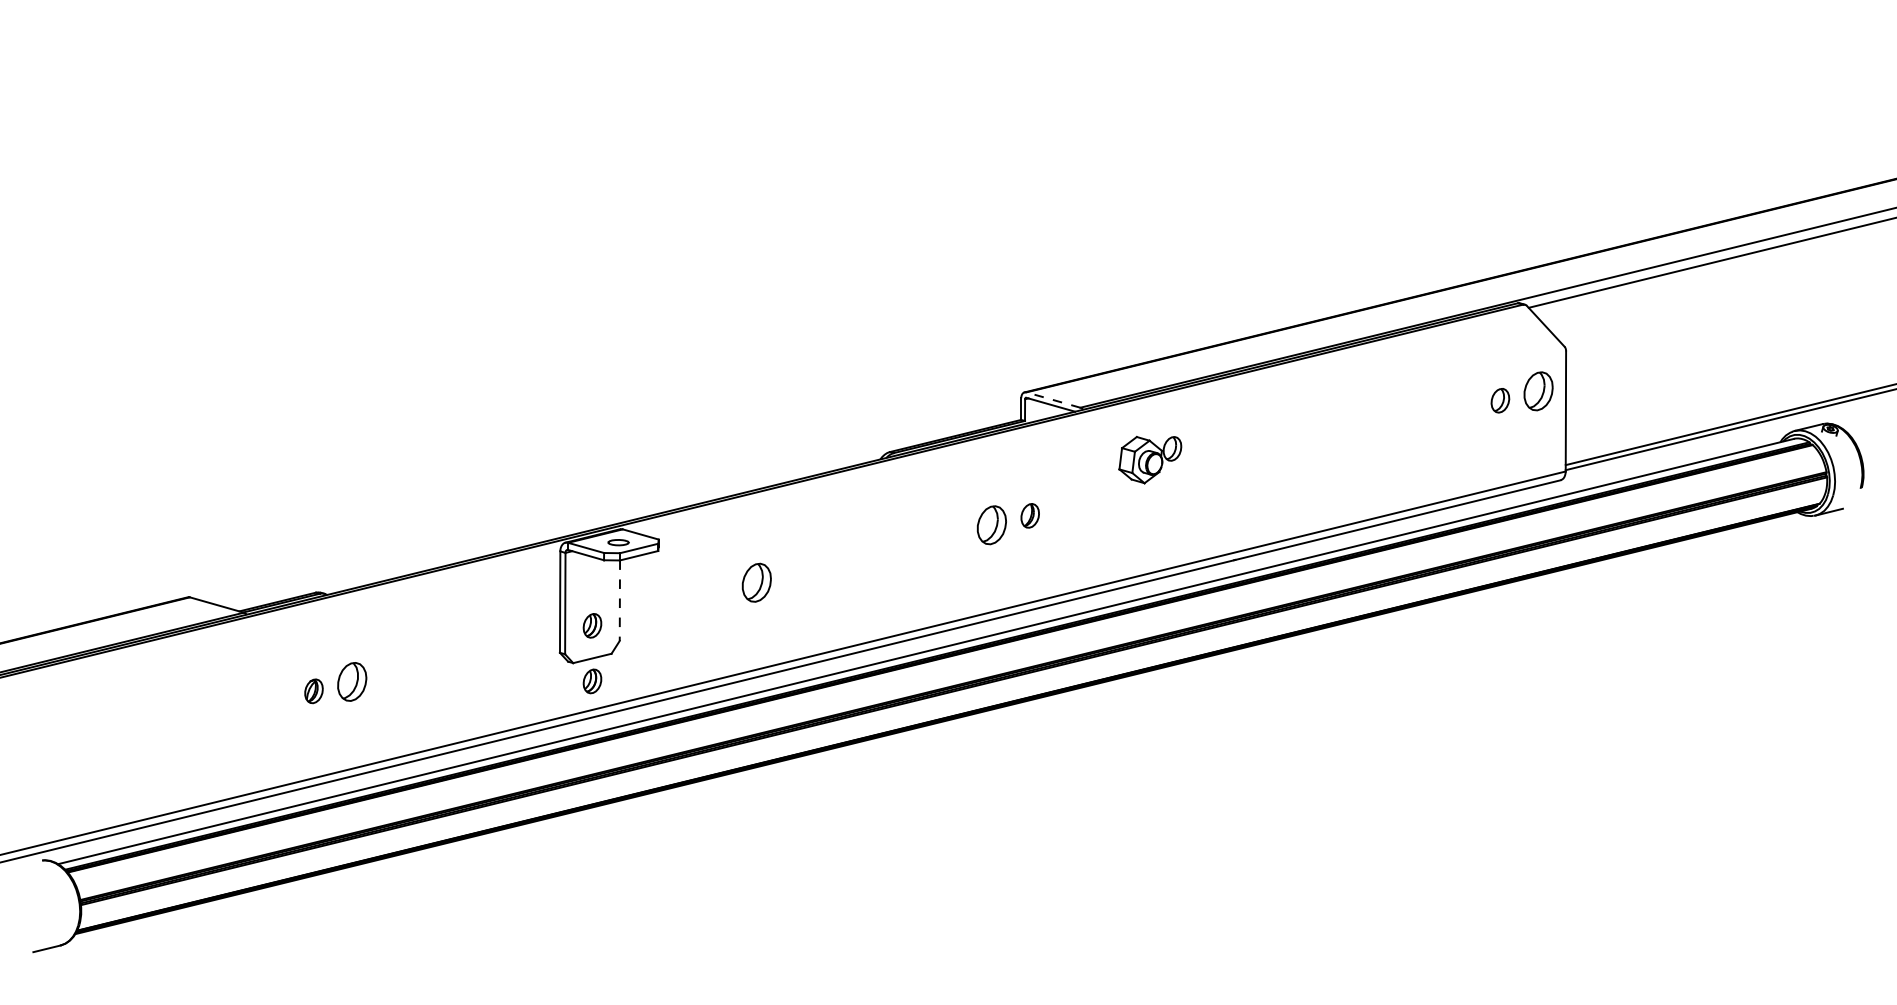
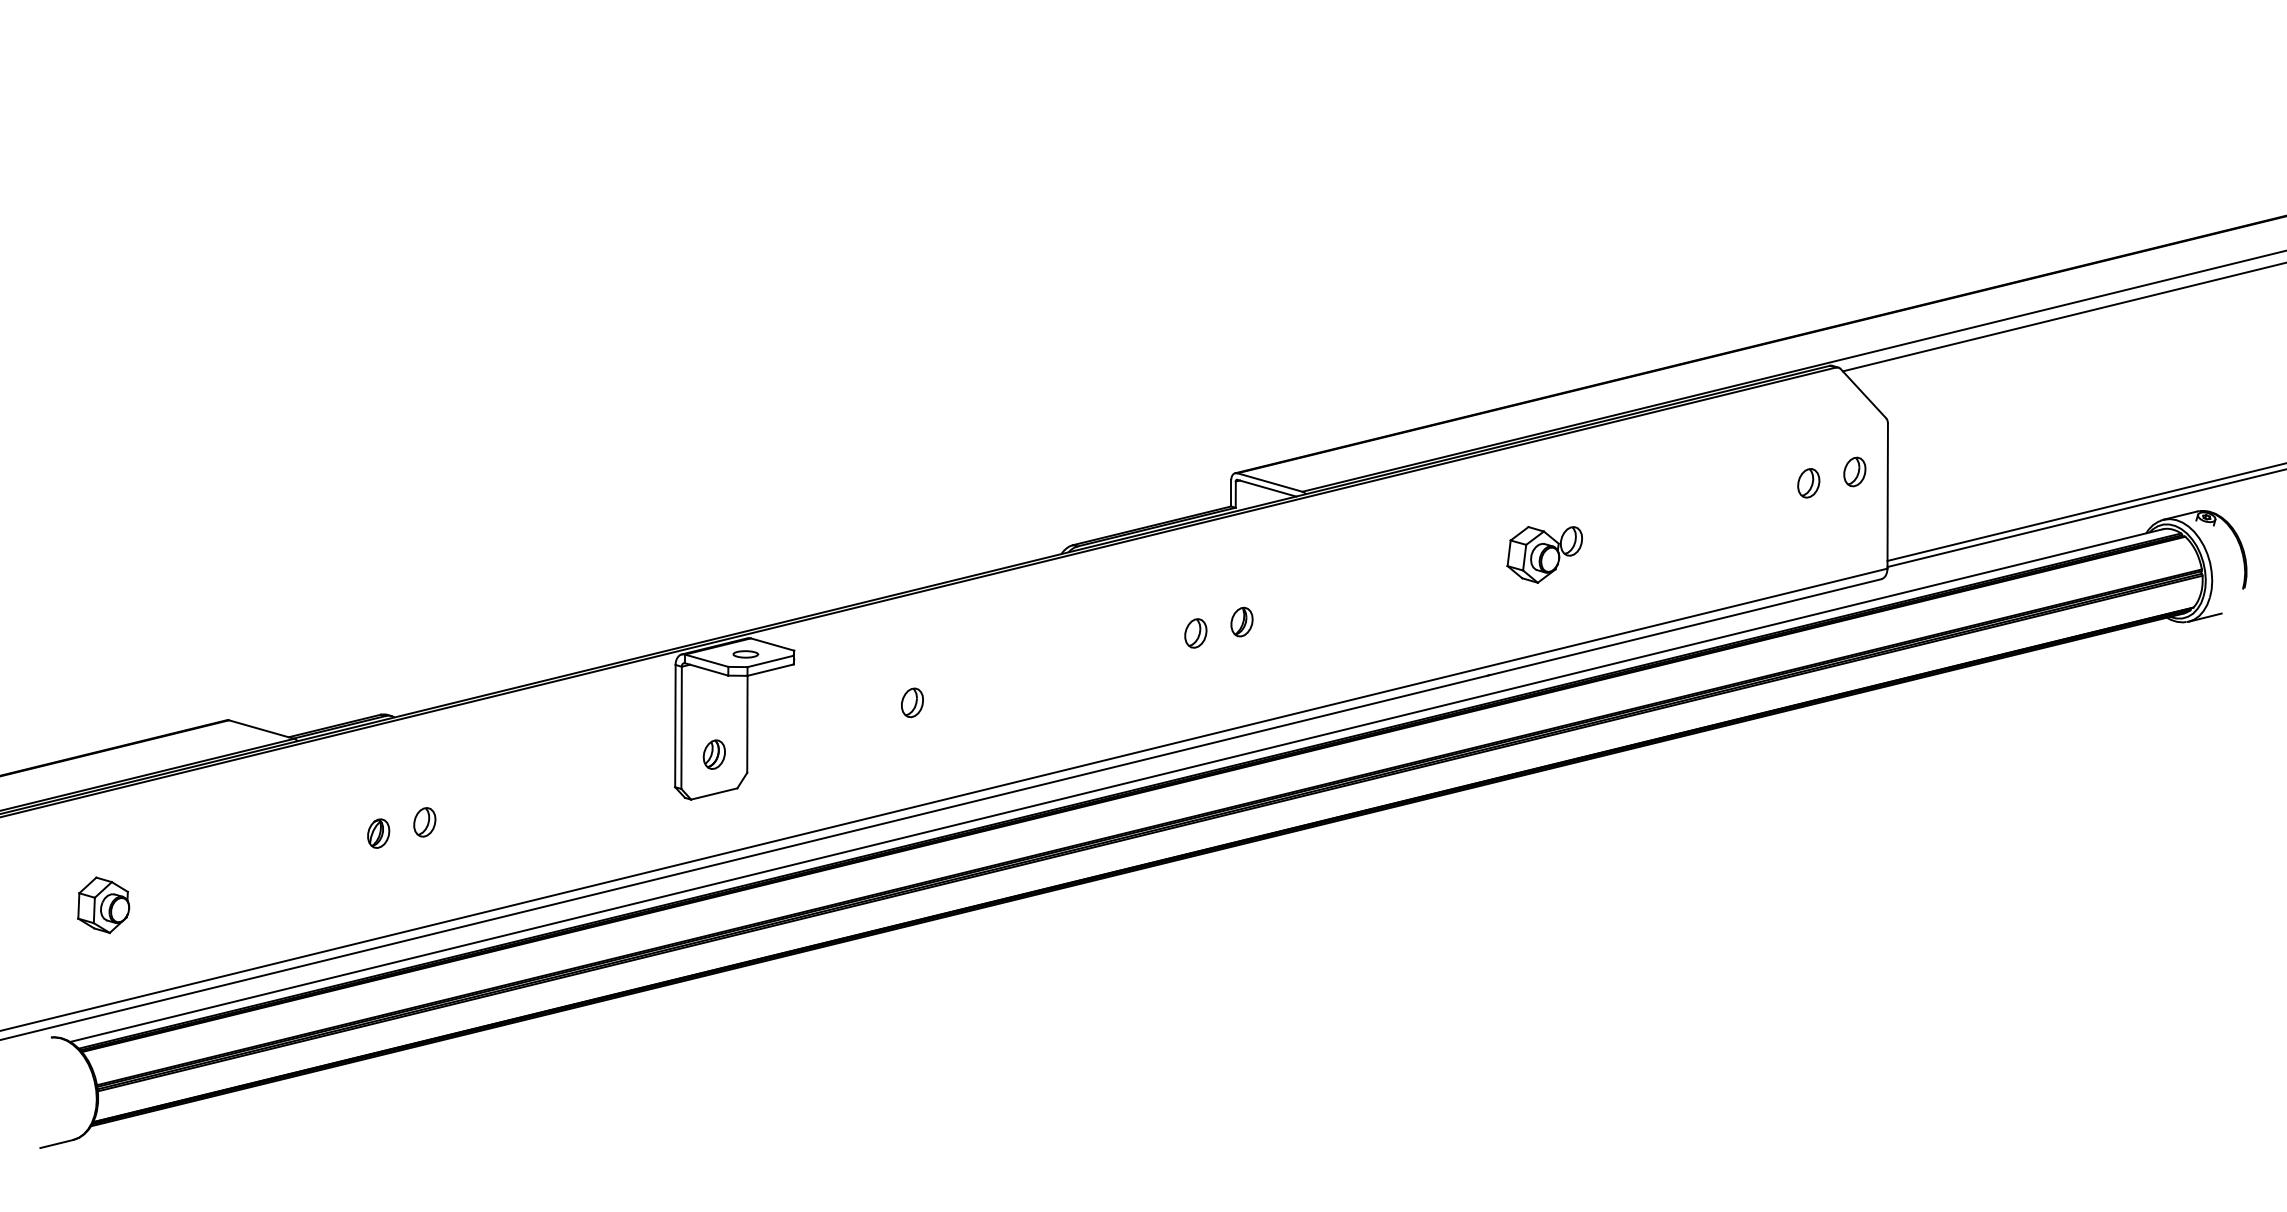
part: (1538, 390) -> (1854, 471), size x0.62
line: (1053, 400) -> (1269, 482), dashed -> solid
part: (1150, 459) -> (1544, 554), moved
part: (991, 525) -> (1195, 633), size x0.62
part: (756, 582) -> (912, 702), size x0.62
line: (619, 600) -> (747, 724), dashed -> solid
part: (591, 681) -> (713, 821), removed
part: (352, 682) -> (424, 822), size x0.62
part: (85, 750) -> (103, 904), added

